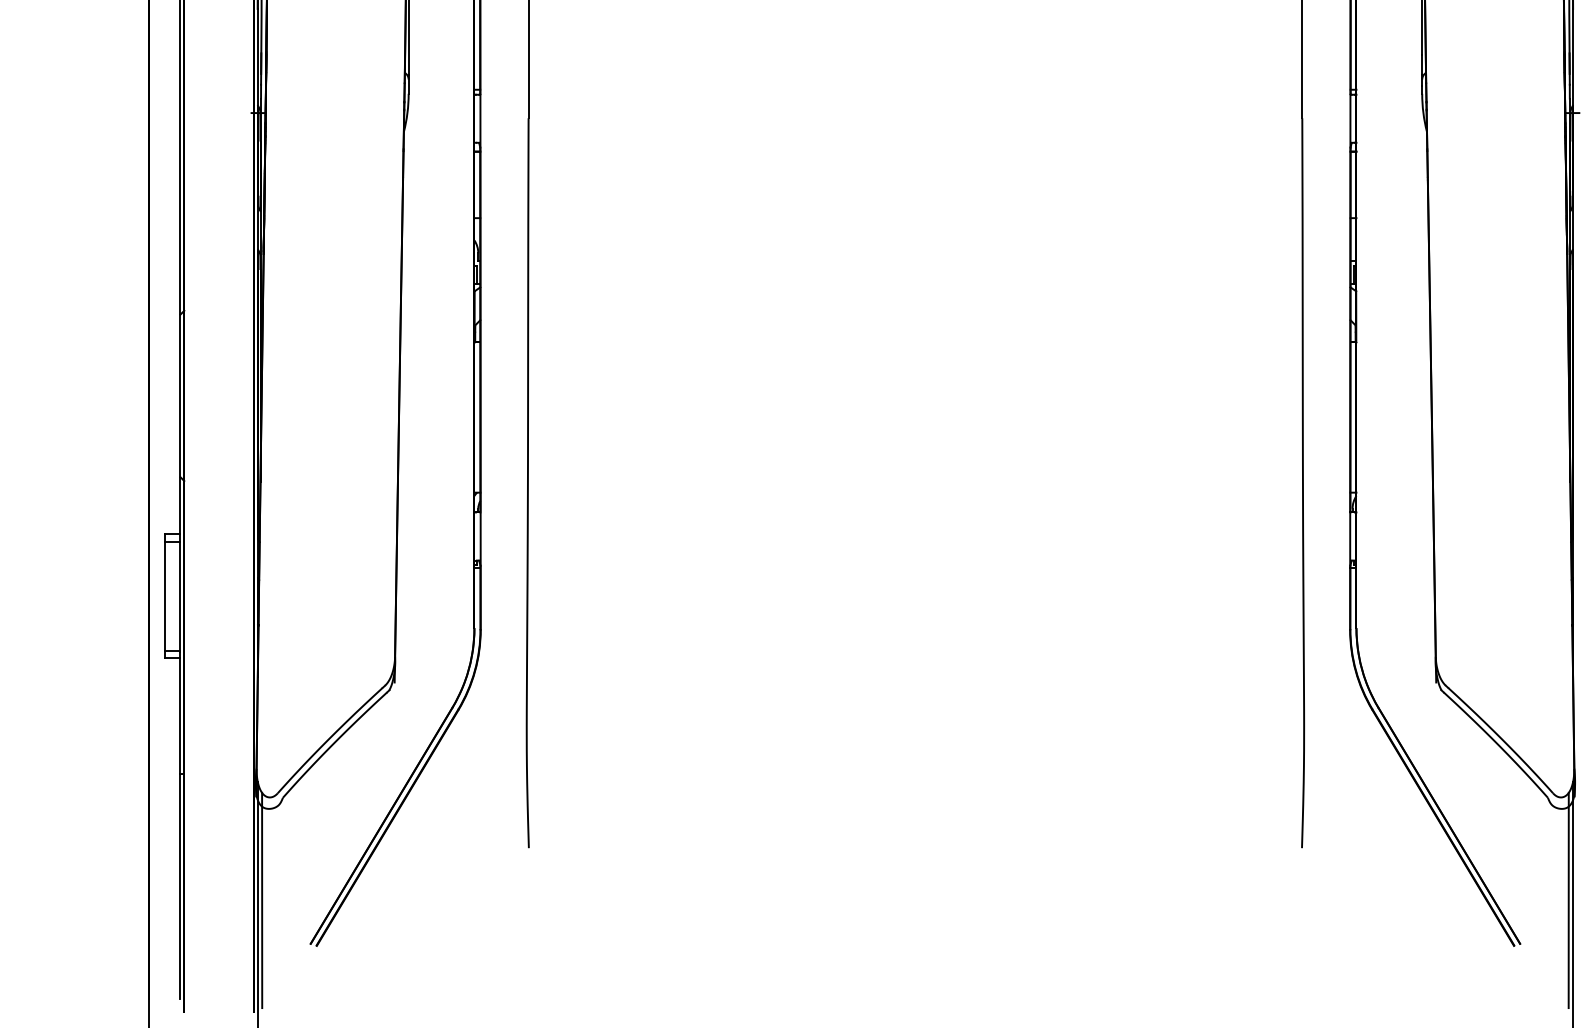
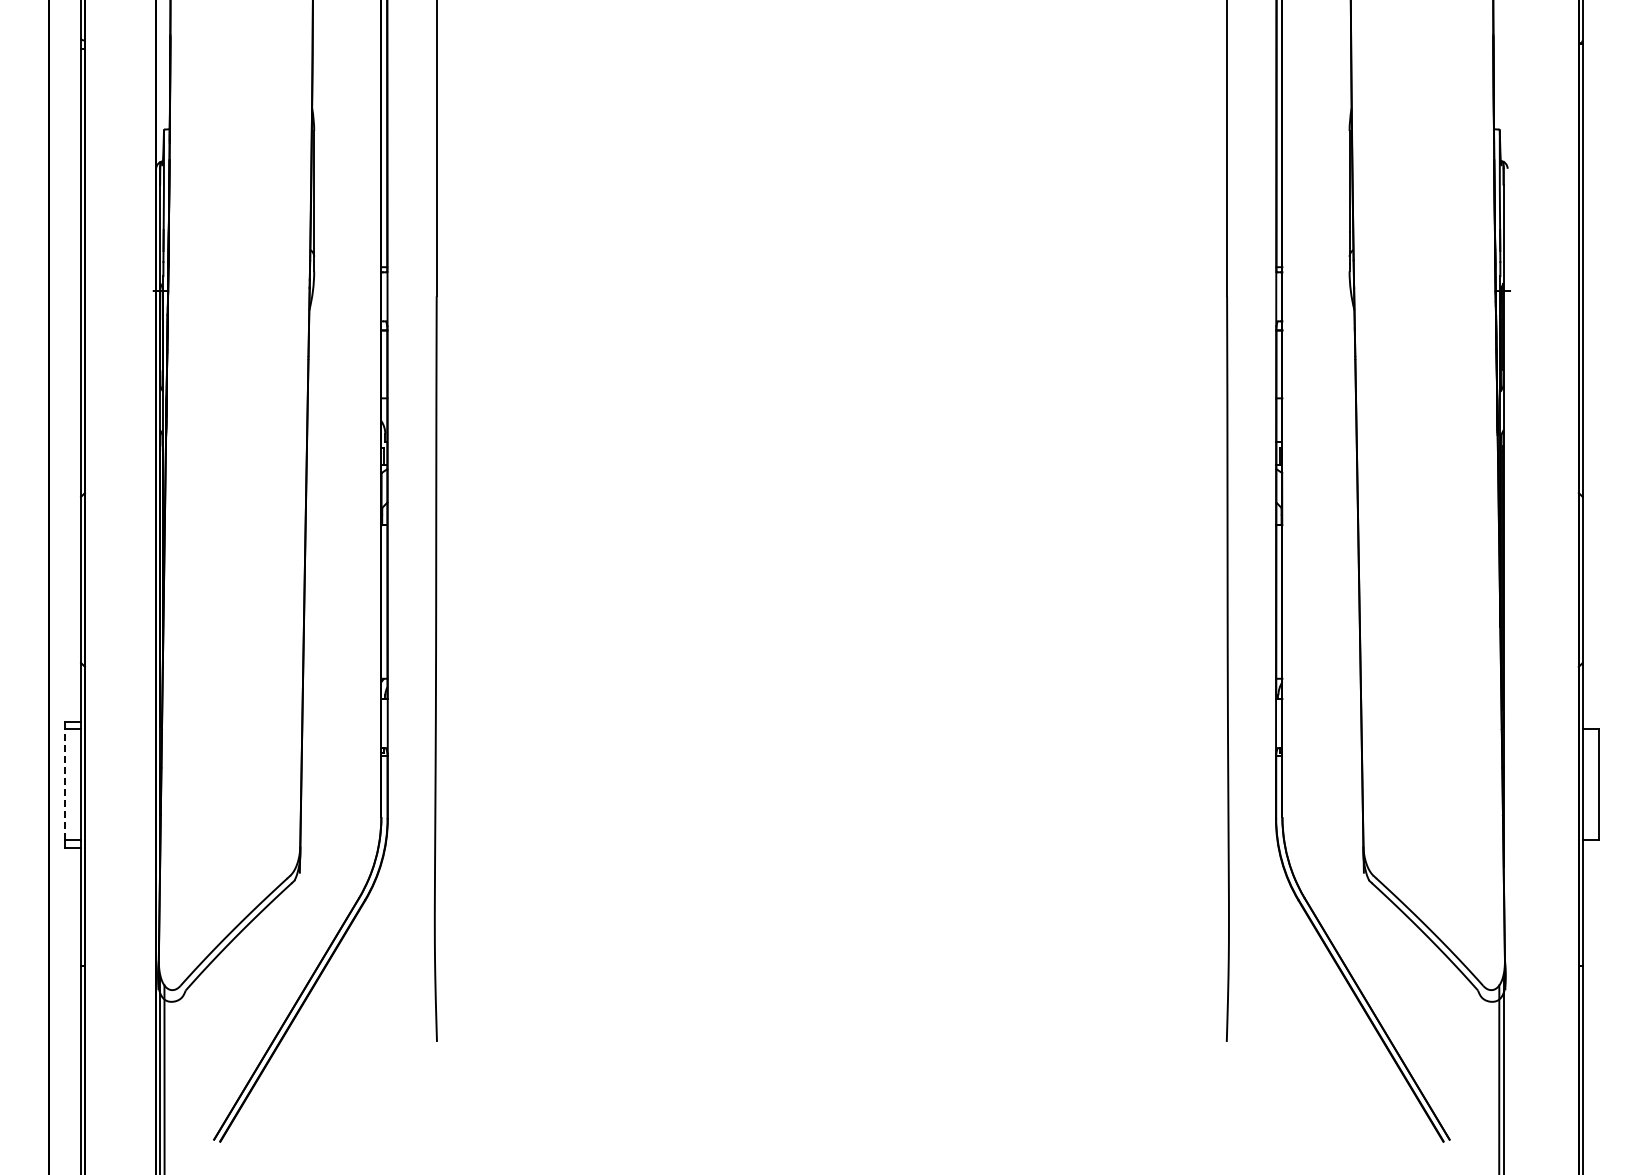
line: (165, 596) -> (65, 784), solid -> dashed

